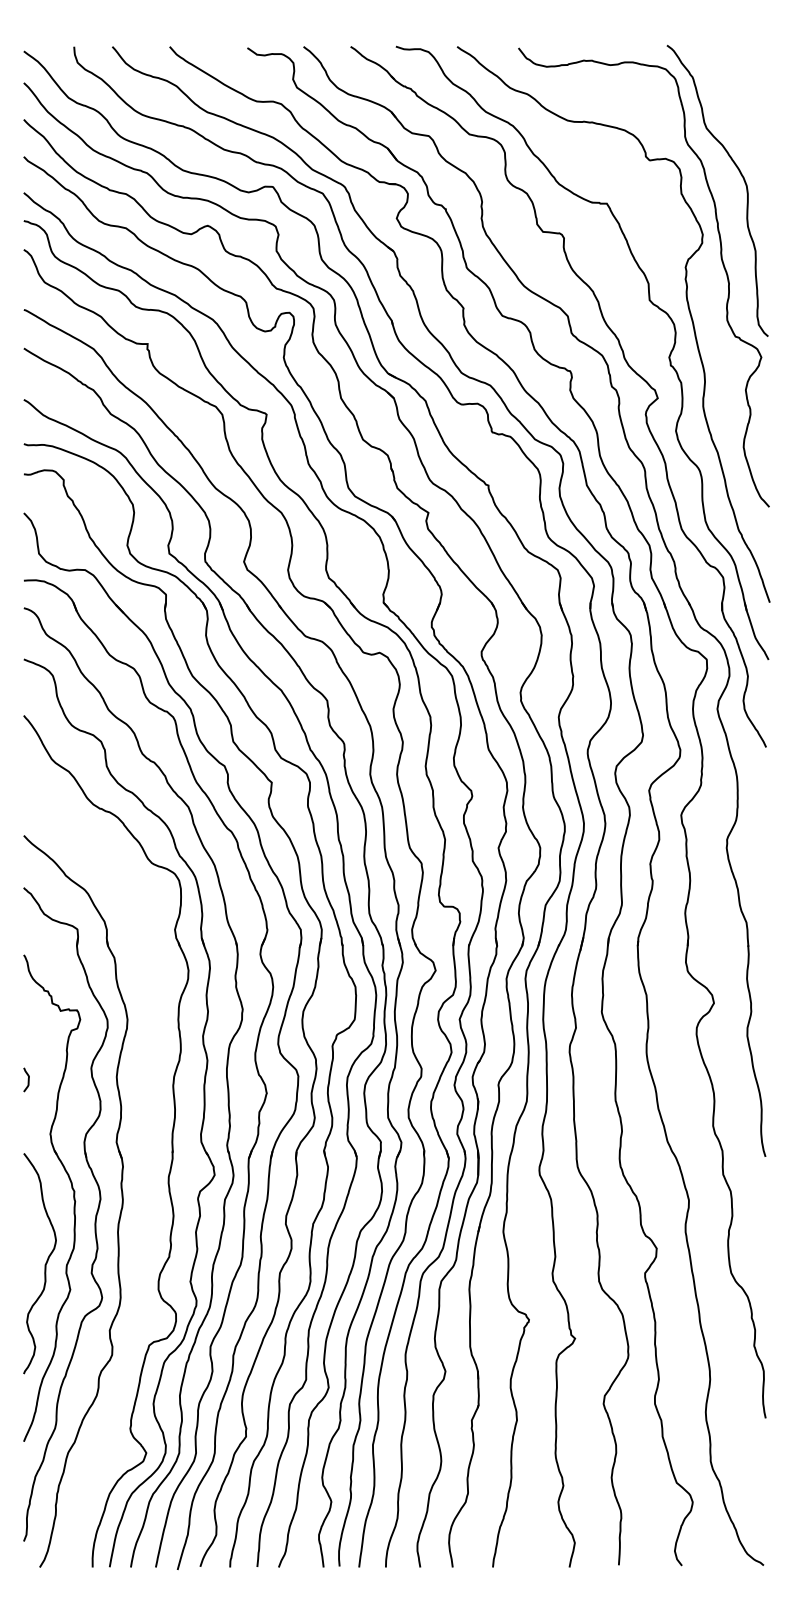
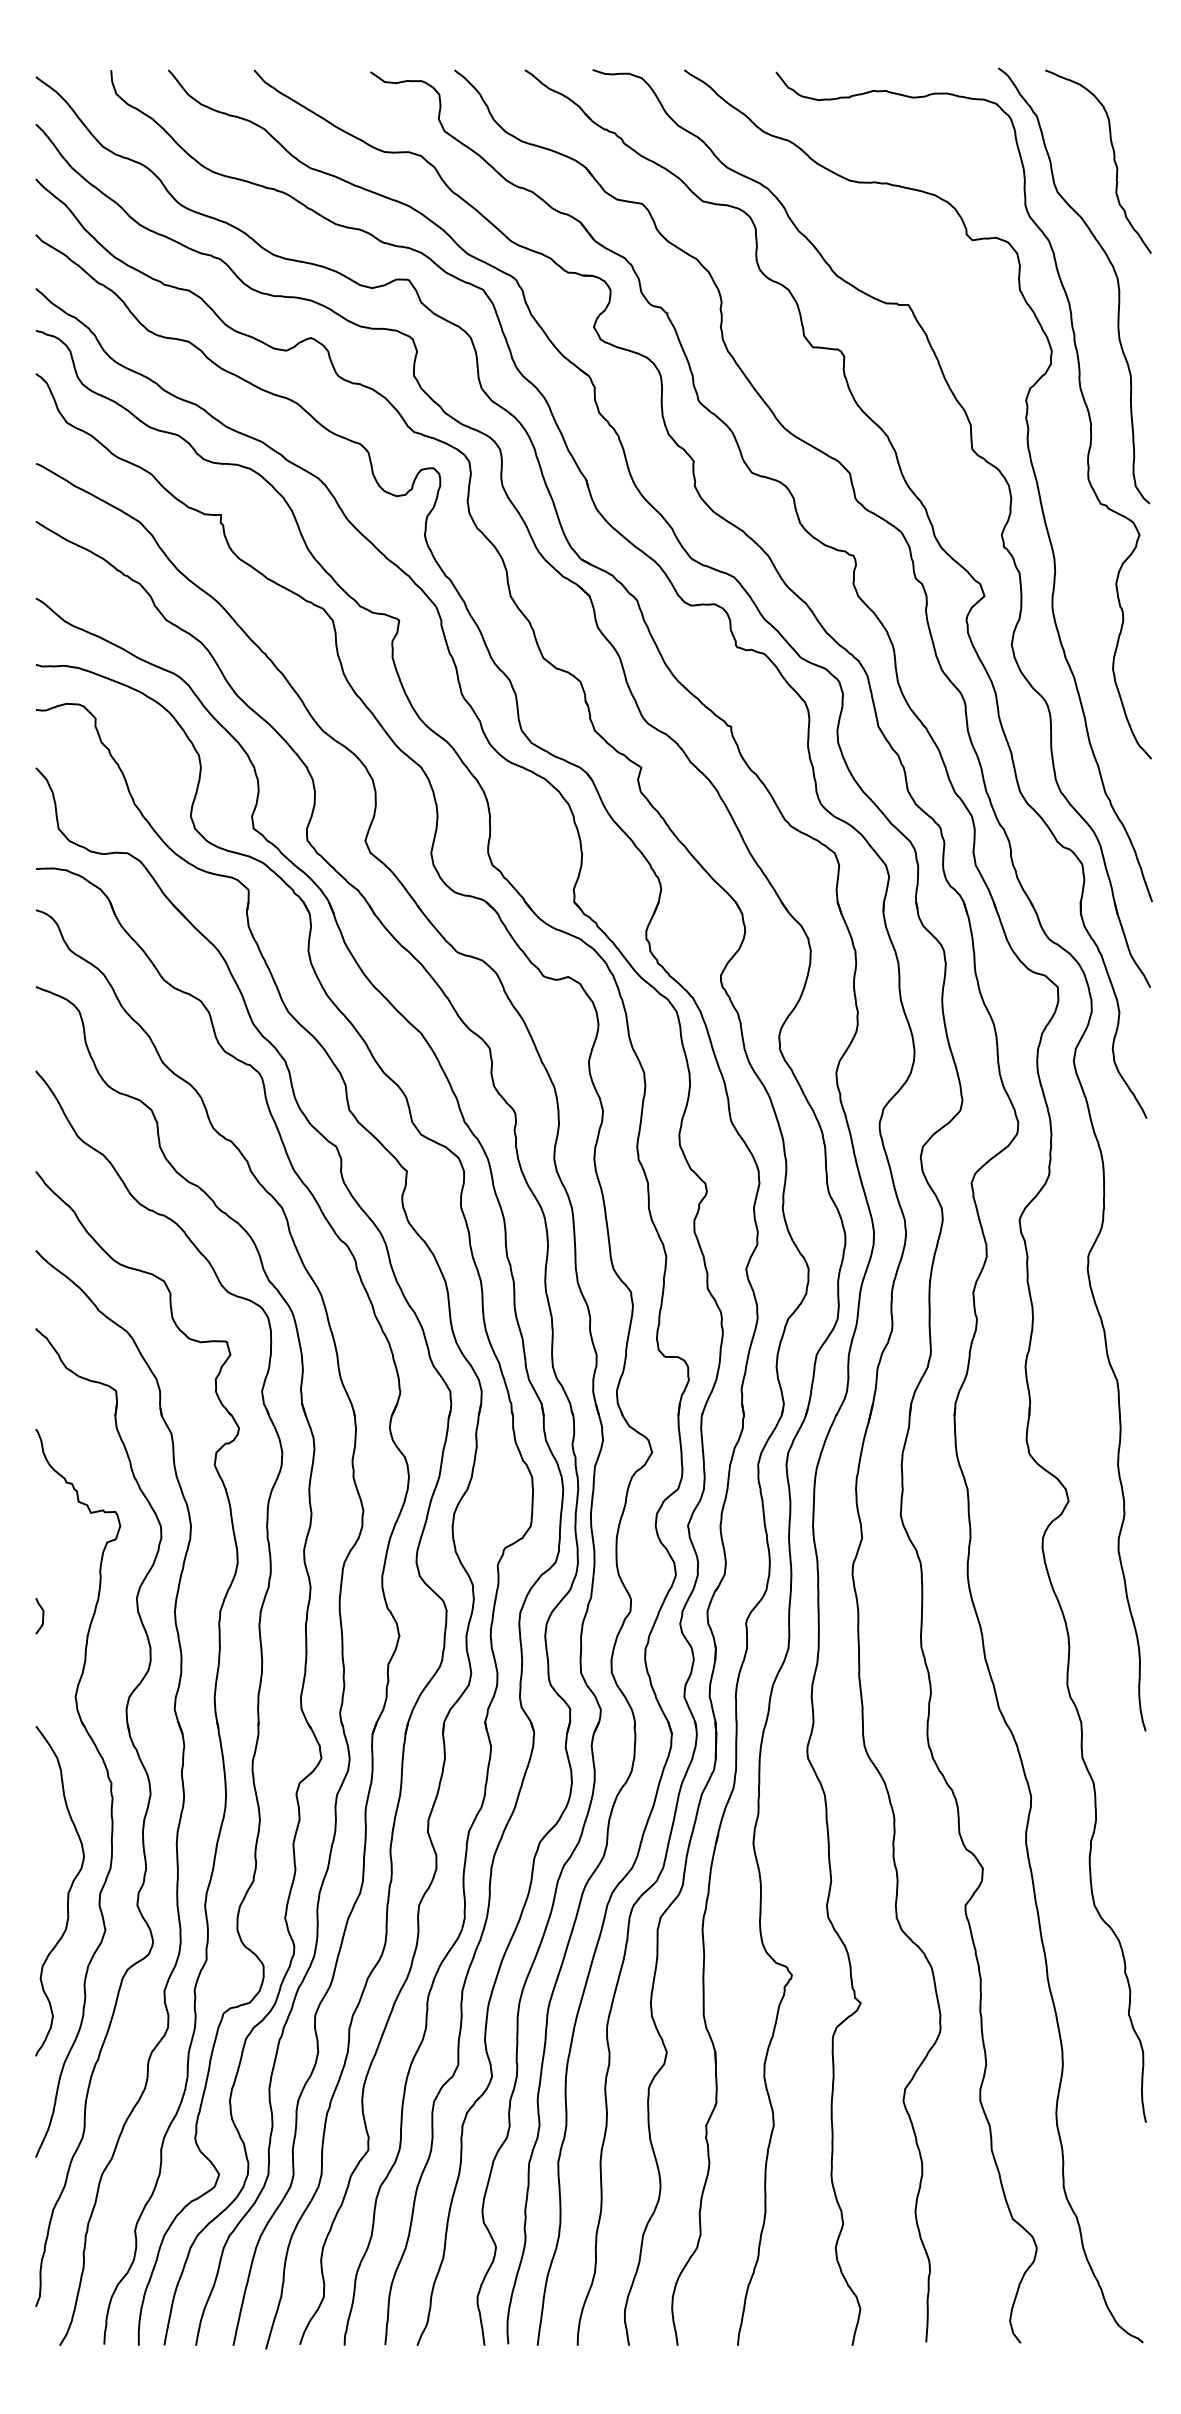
curve: (743, 107) -> (1112, 161), added
part: (146, 1167) -> (219, 1747), added

